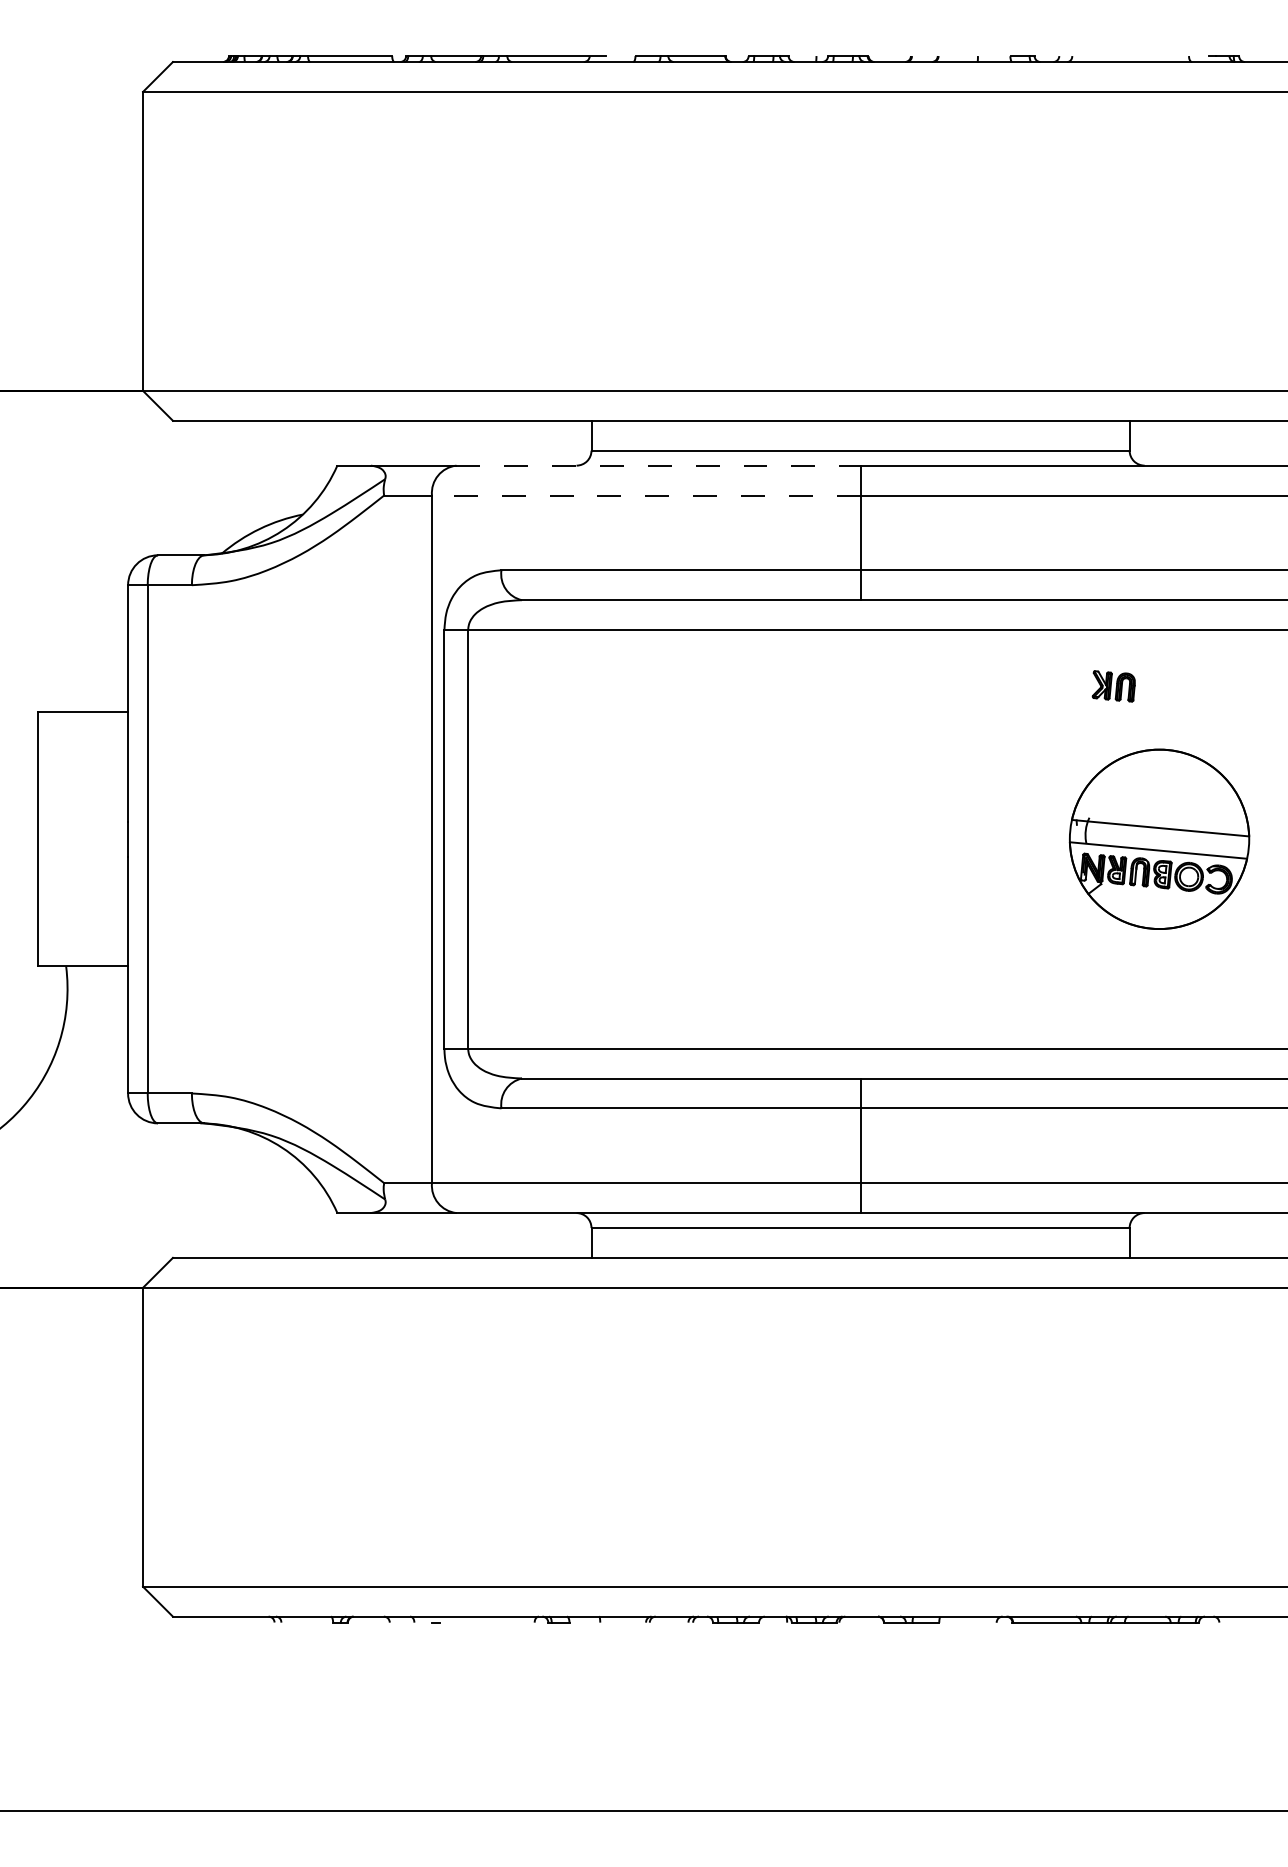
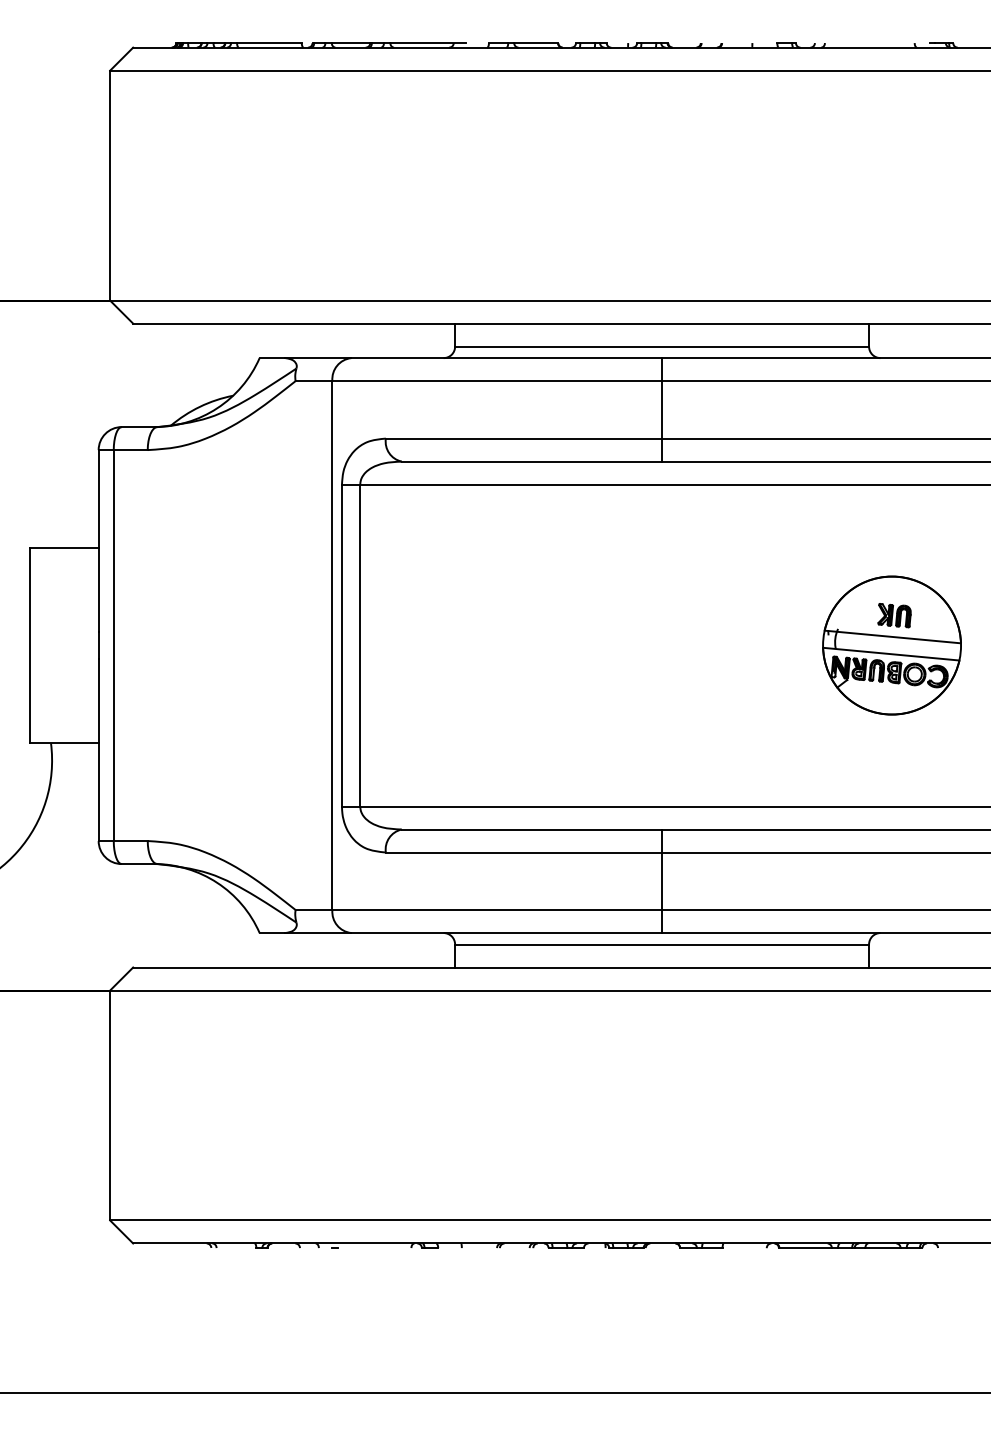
line: (659, 465) -> (507, 358), dashed -> solid
line: (645, 495) -> (496, 381), dashed -> solid
part: (1113, 686) -> (894, 615), moved

